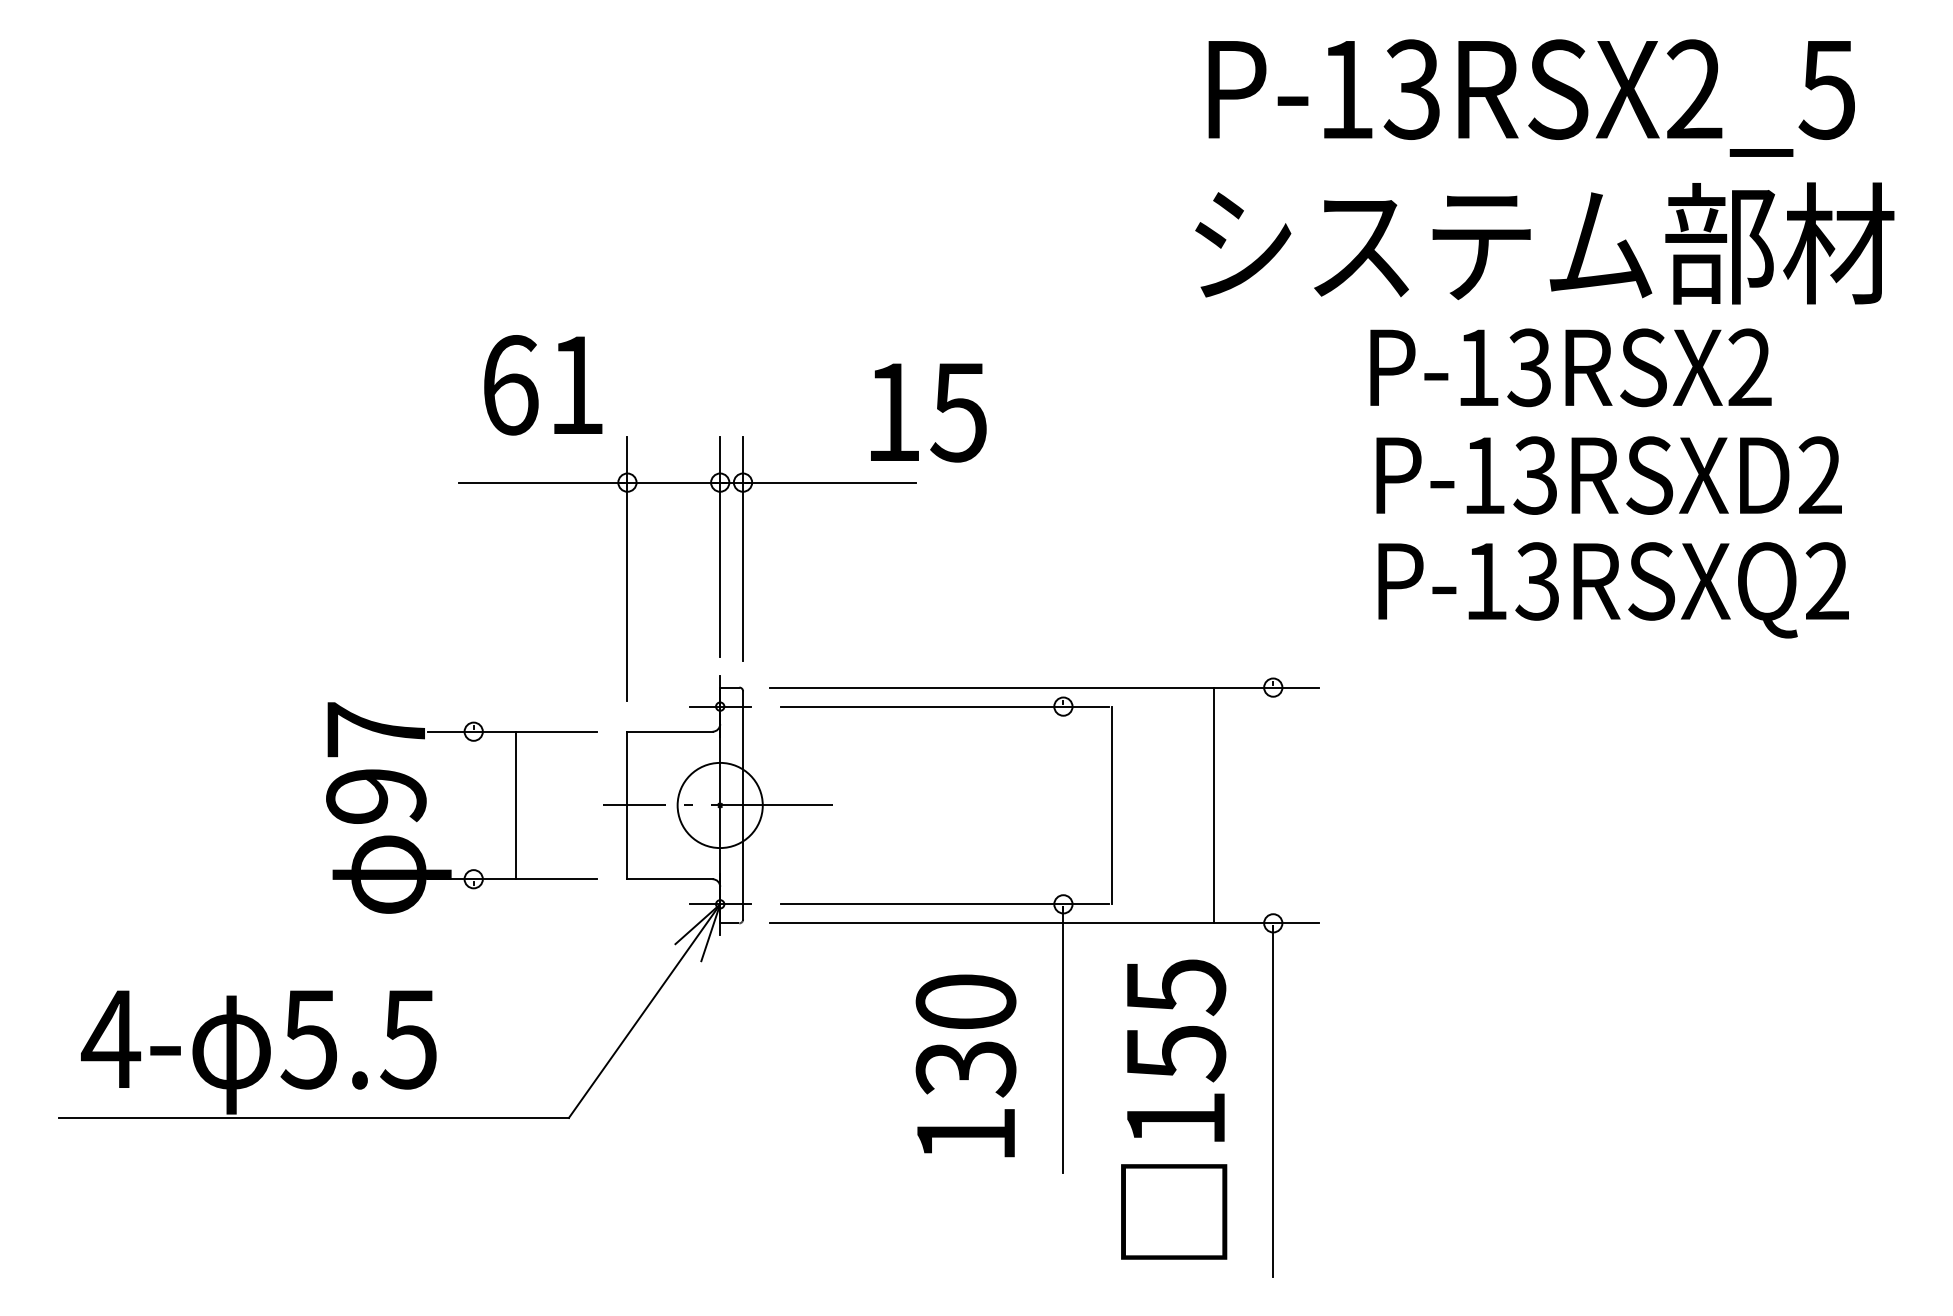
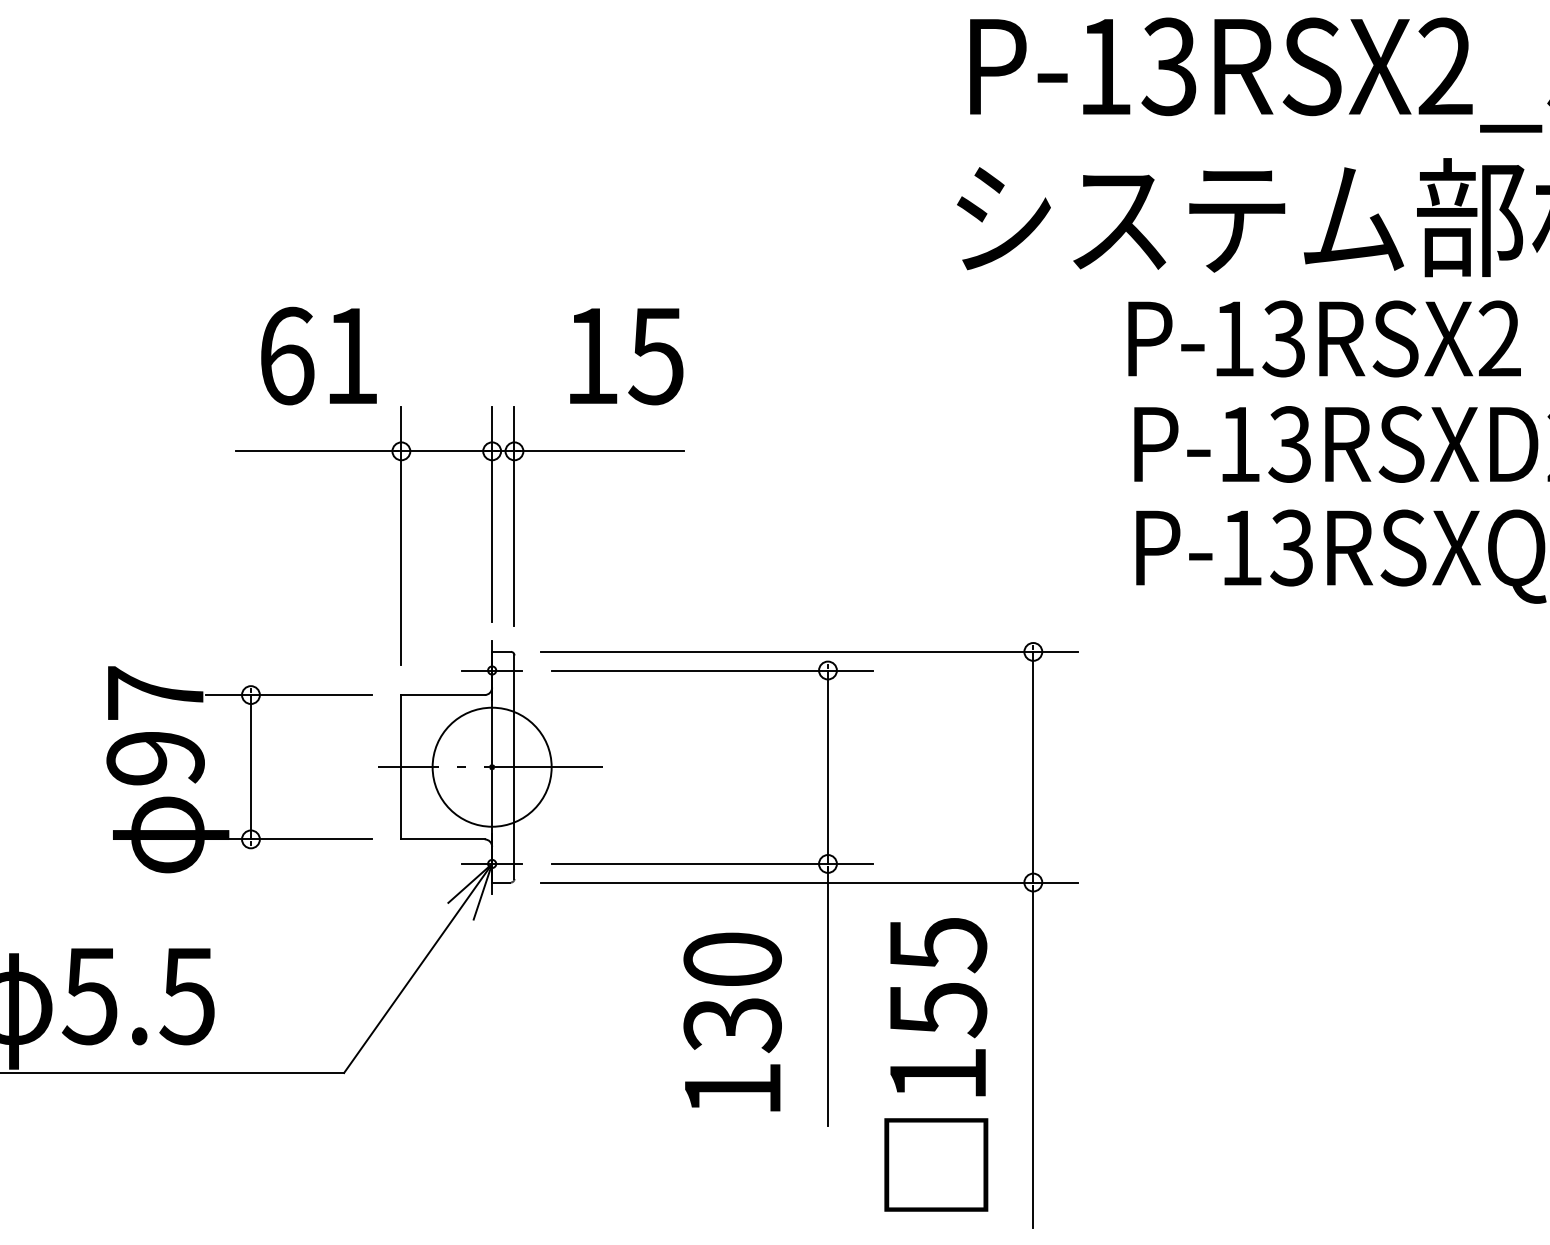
text: (928, 412) -> (626, 356), moved
line: (515, 805) -> (250, 767), moved
circle: (720, 805) -> (492, 767), size x1.43
line: (1112, 805) -> (828, 767), moved
line: (1214, 805) -> (1033, 767), moved

